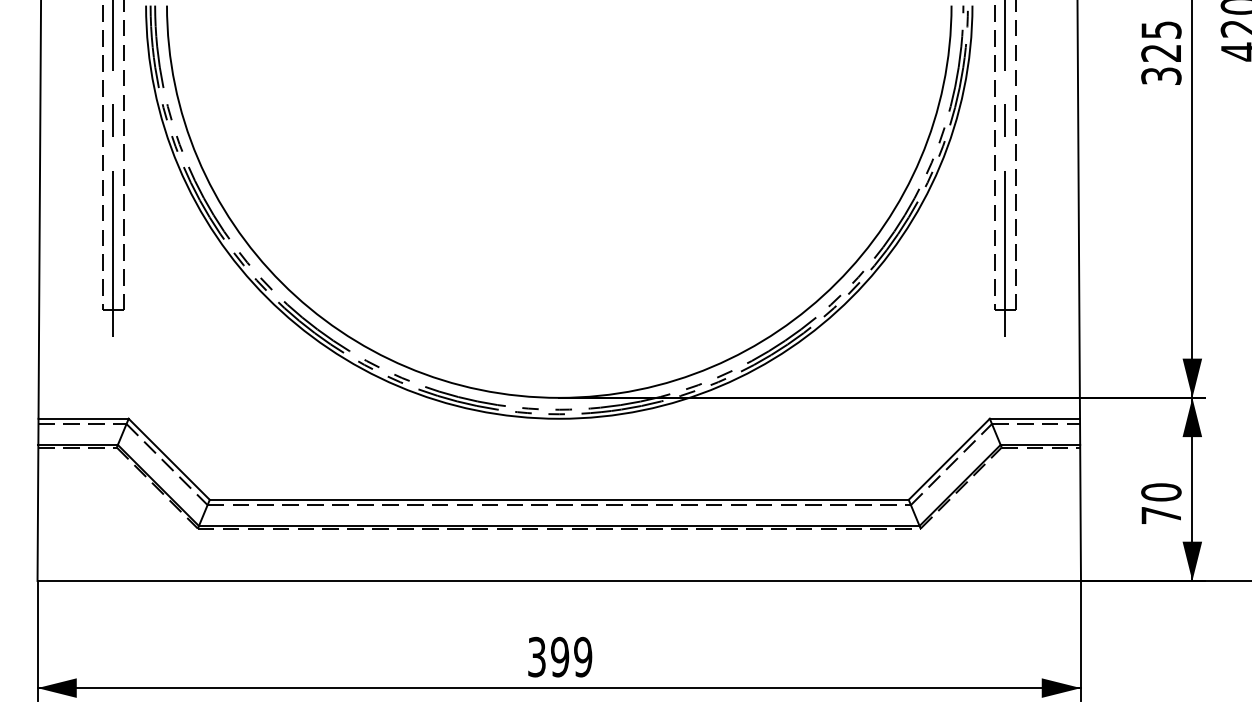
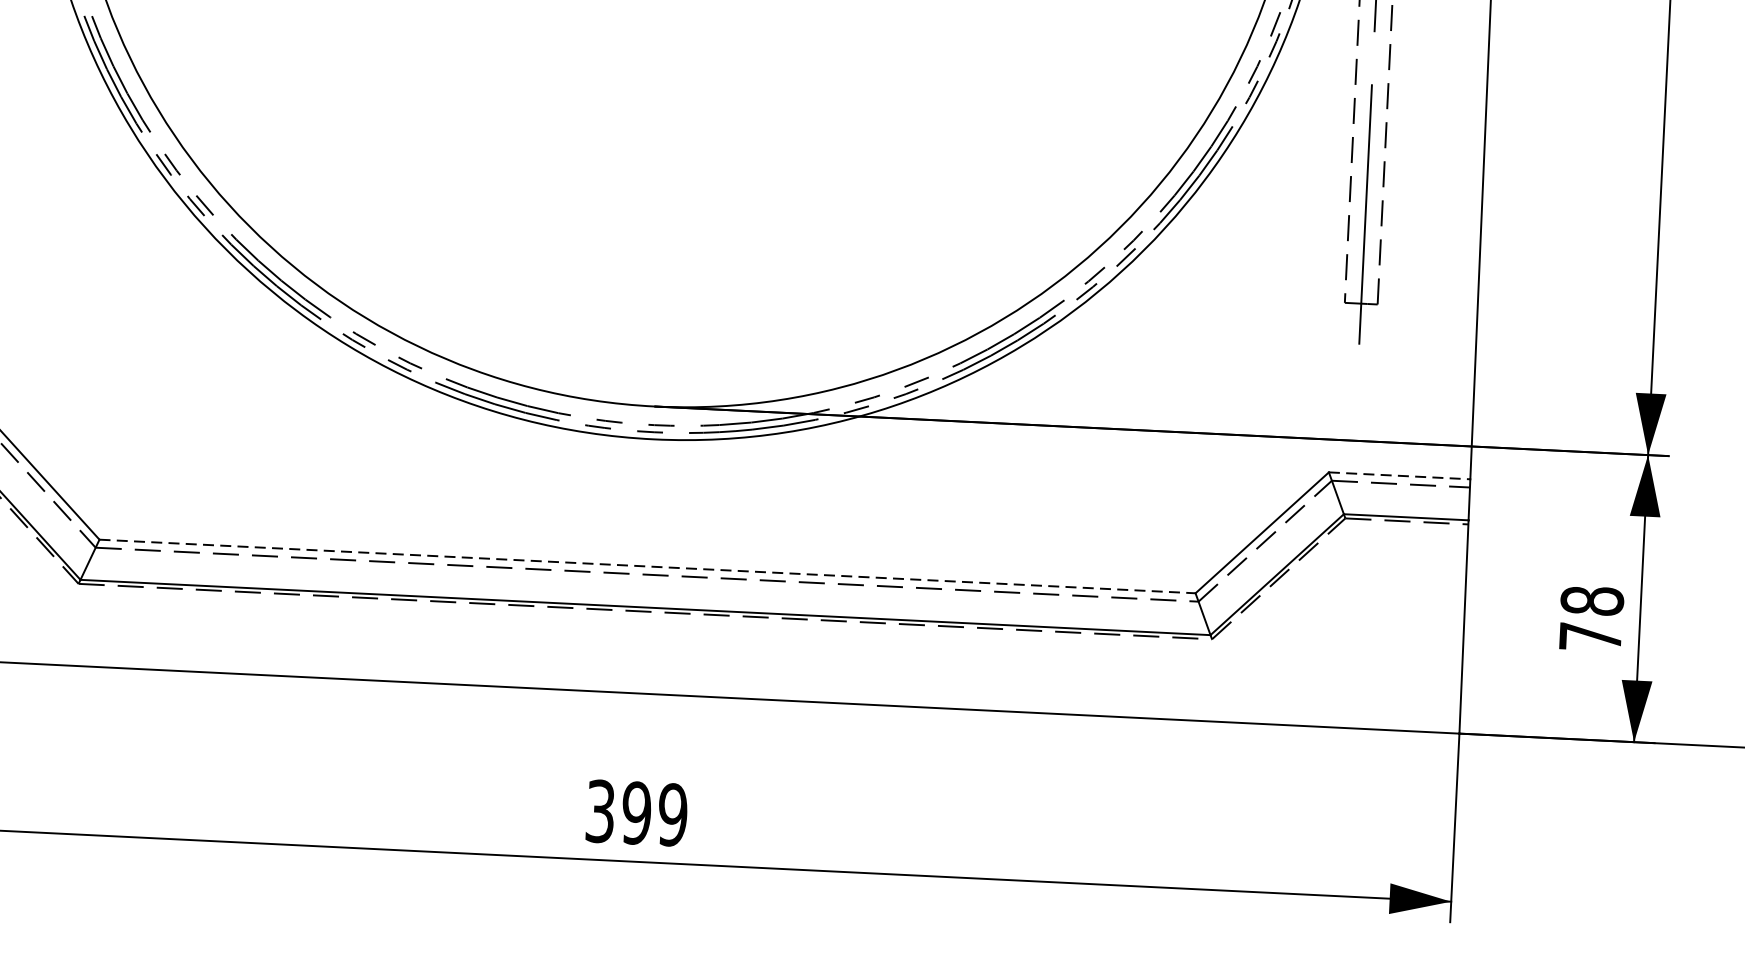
line: (1035, 418) -> (1400, 475), solid -> dashed
text: (1161, 492) -> (1592, 601), 70 -> 78
line: (559, 499) -> (647, 565), solid -> dashed

